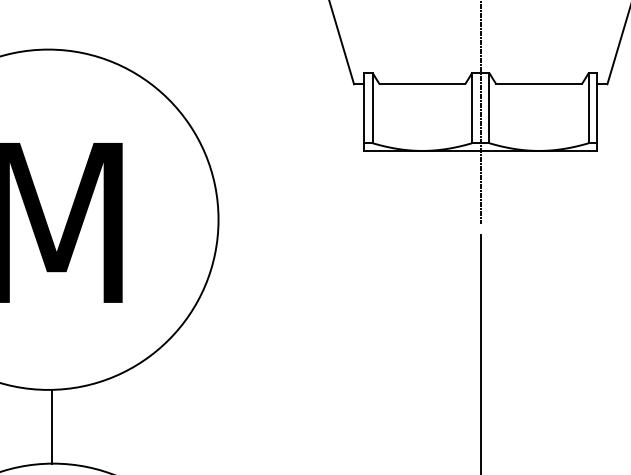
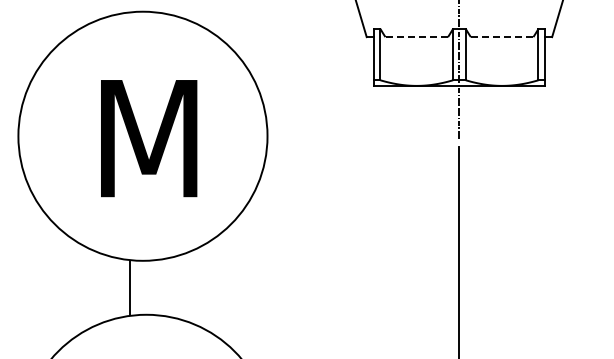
line: (422, 84) -> (416, 37), solid -> dashed
line: (538, 84) -> (501, 37), solid -> dashed
line: (51, 426) -> (129, 287), moved

